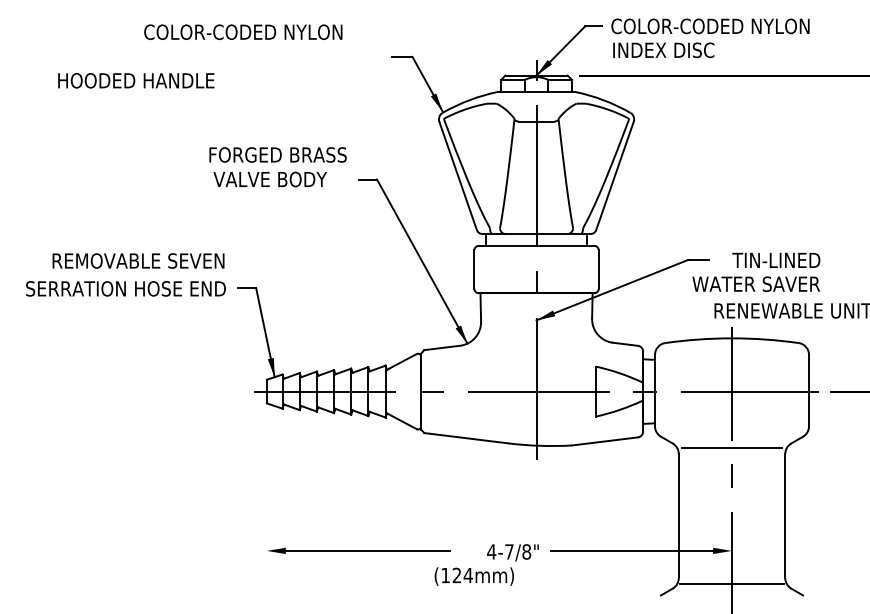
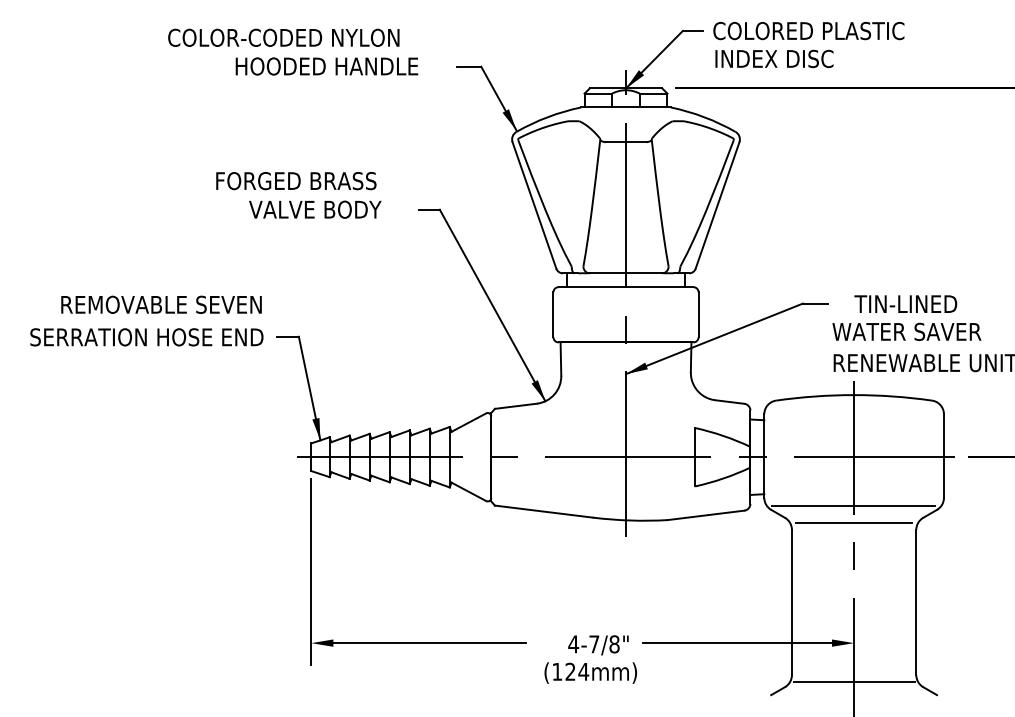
text: (741, 26) -> (865, 31), COLOR-CODED NYLON -> COLORED PLASTIC
text: (136, 80) -> (327, 66), moved
text: (277, 154) -> (295, 180), moved
text: (755, 283) -> (906, 331), moved
line: (731, 433) -> (853, 506), added
line: (266, 489) -> (310, 571), added
text: (473, 576) -> (589, 673), moved

